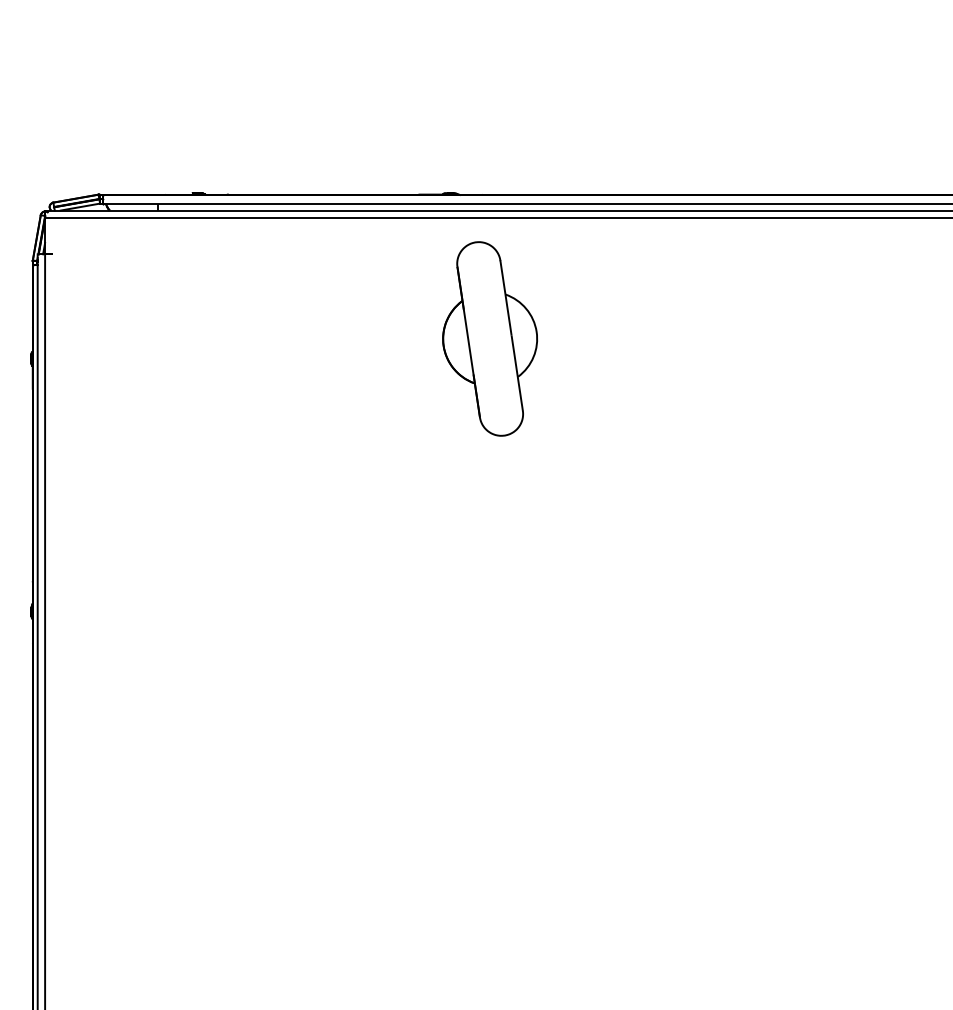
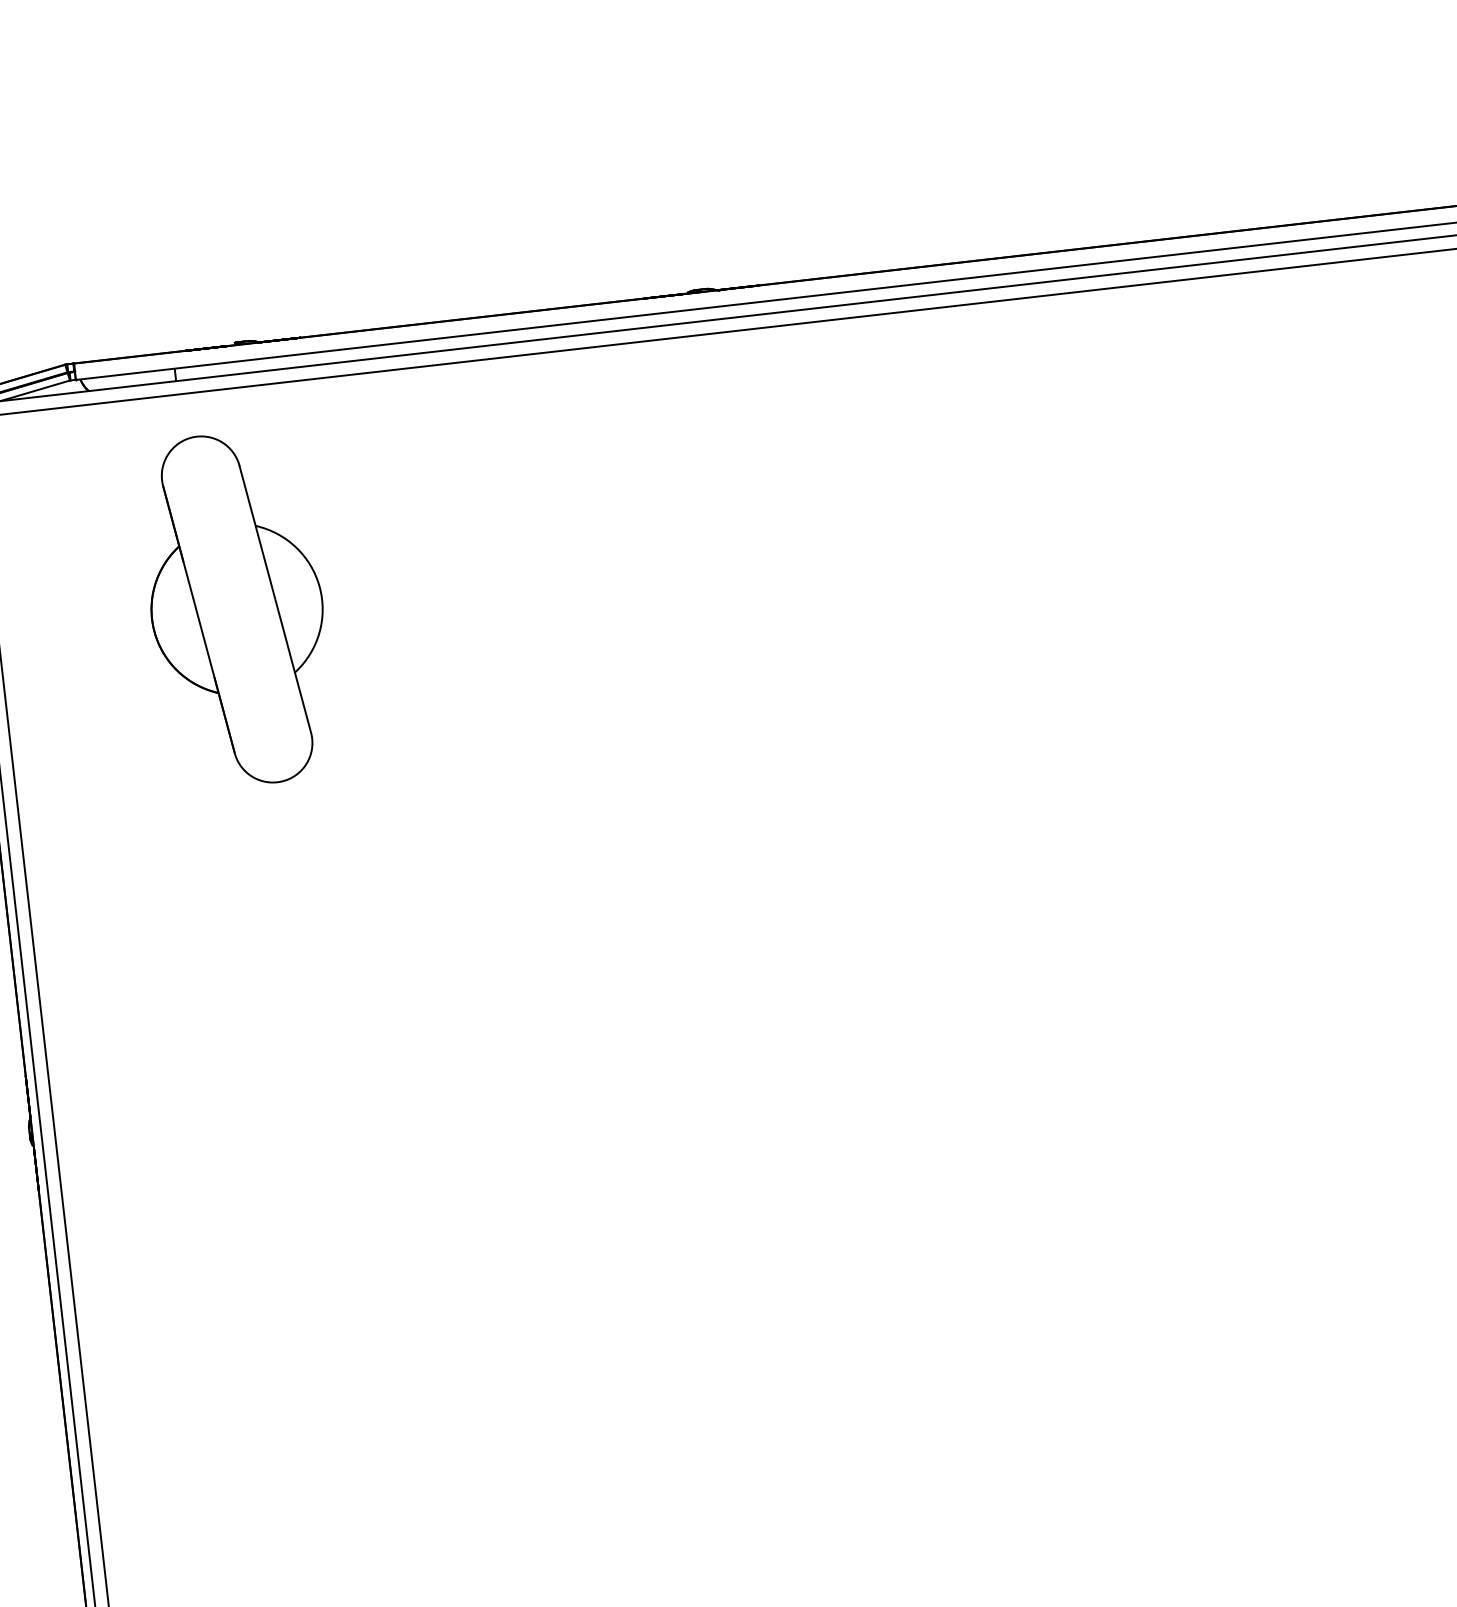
part: (489, 338) -> (235, 608), moved

